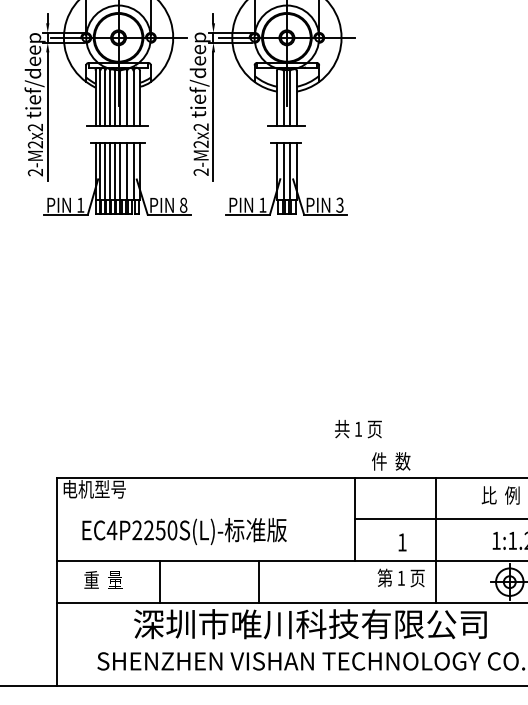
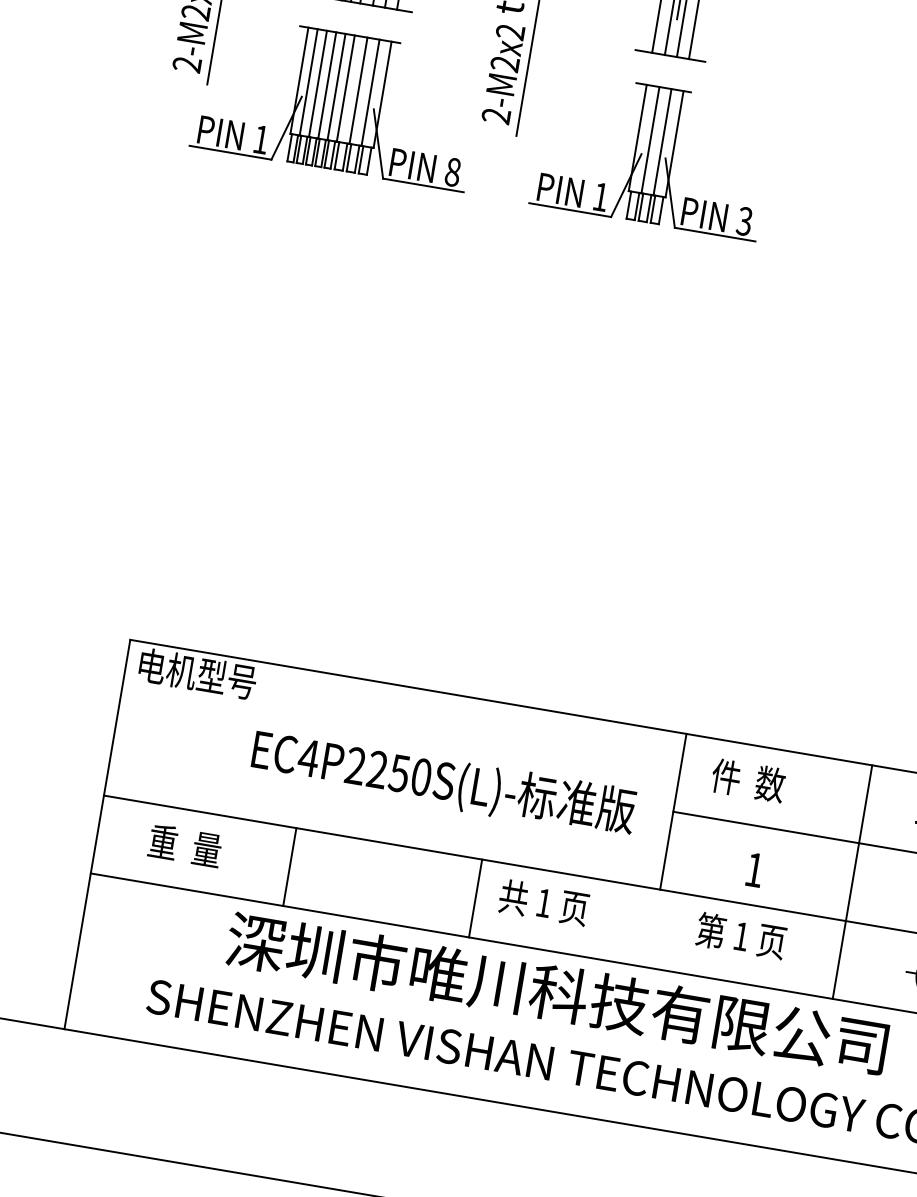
text: (358, 429) -> (543, 903), moved
text: (391, 461) -> (748, 780), moved
text: (184, 531) -> (443, 782), moved
line: (436, 539) -> (852, 880), moved

